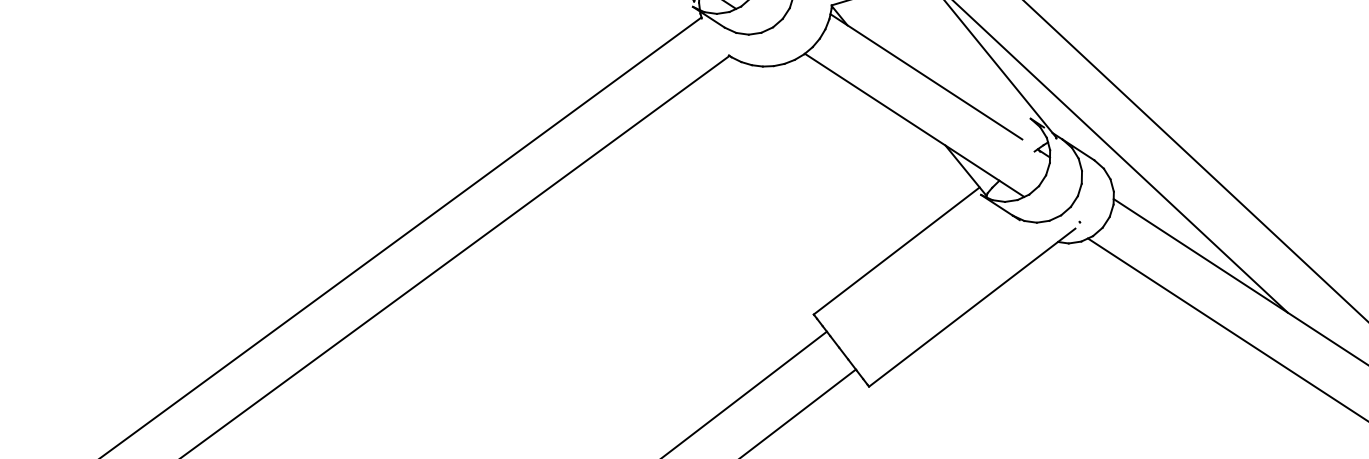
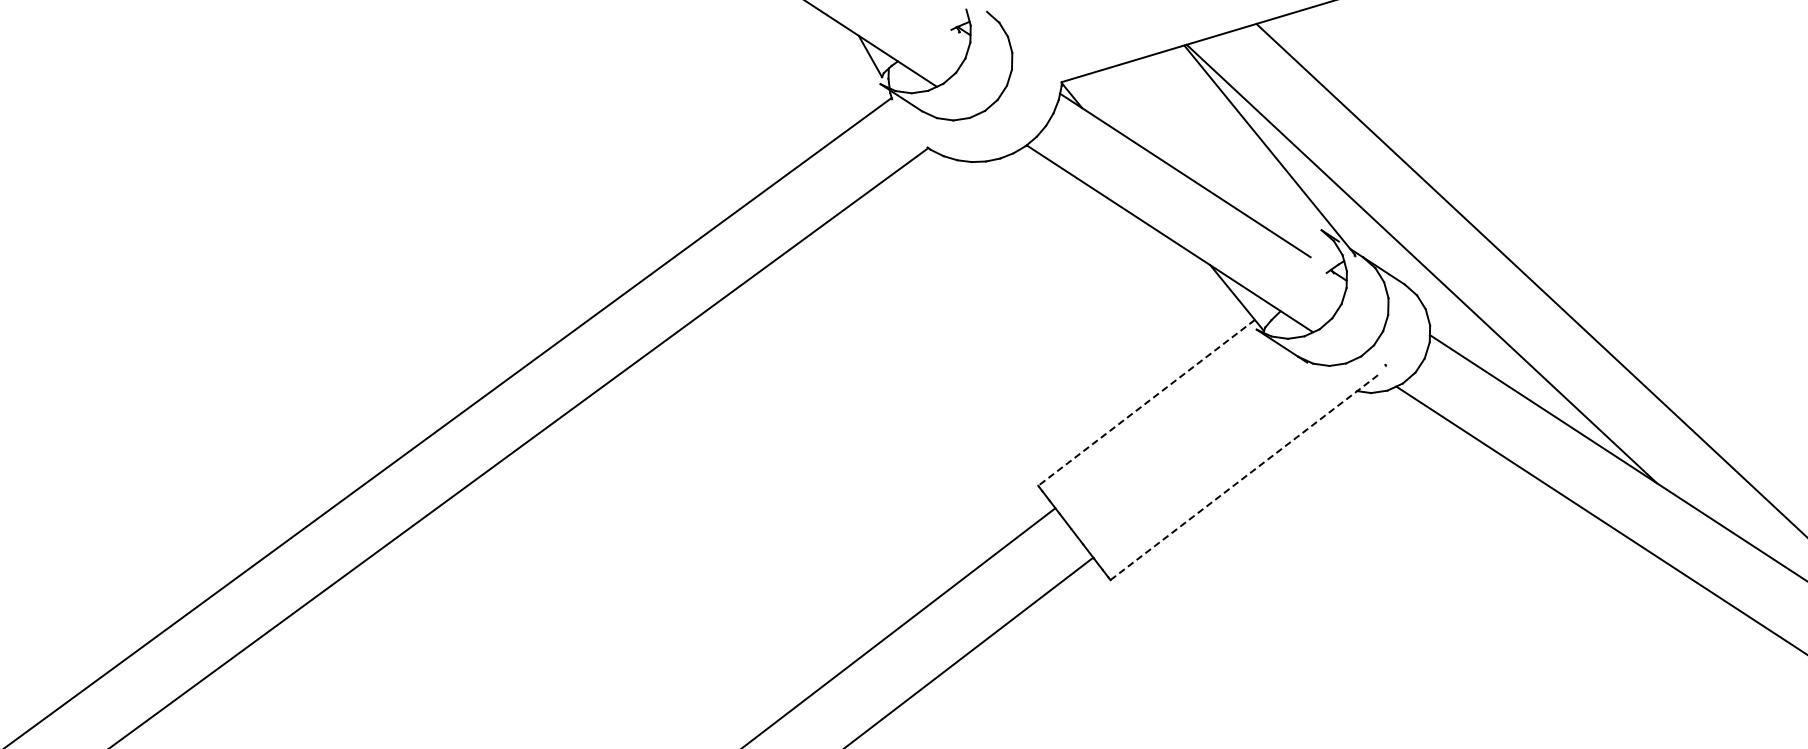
line: (896, 251) -> (1146, 403), solid -> dashed
line: (972, 307) -> (1245, 476), solid -> dashed

